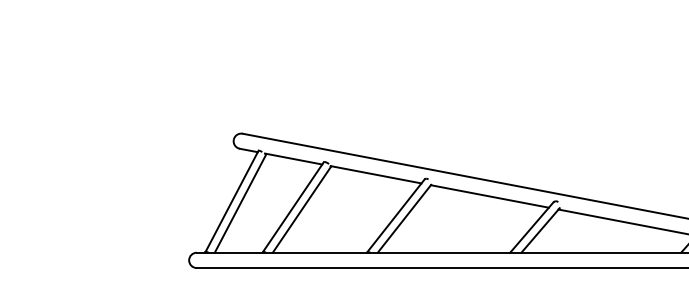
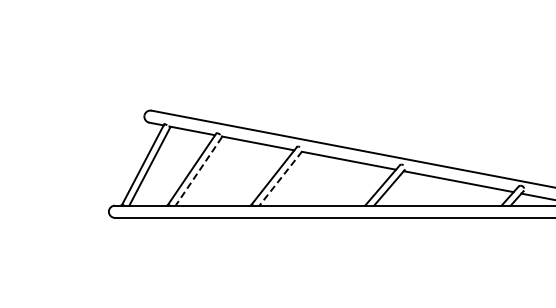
line: (301, 209) -> (198, 171), solid -> dashed
line: (404, 218) -> (280, 178), solid -> dashed

